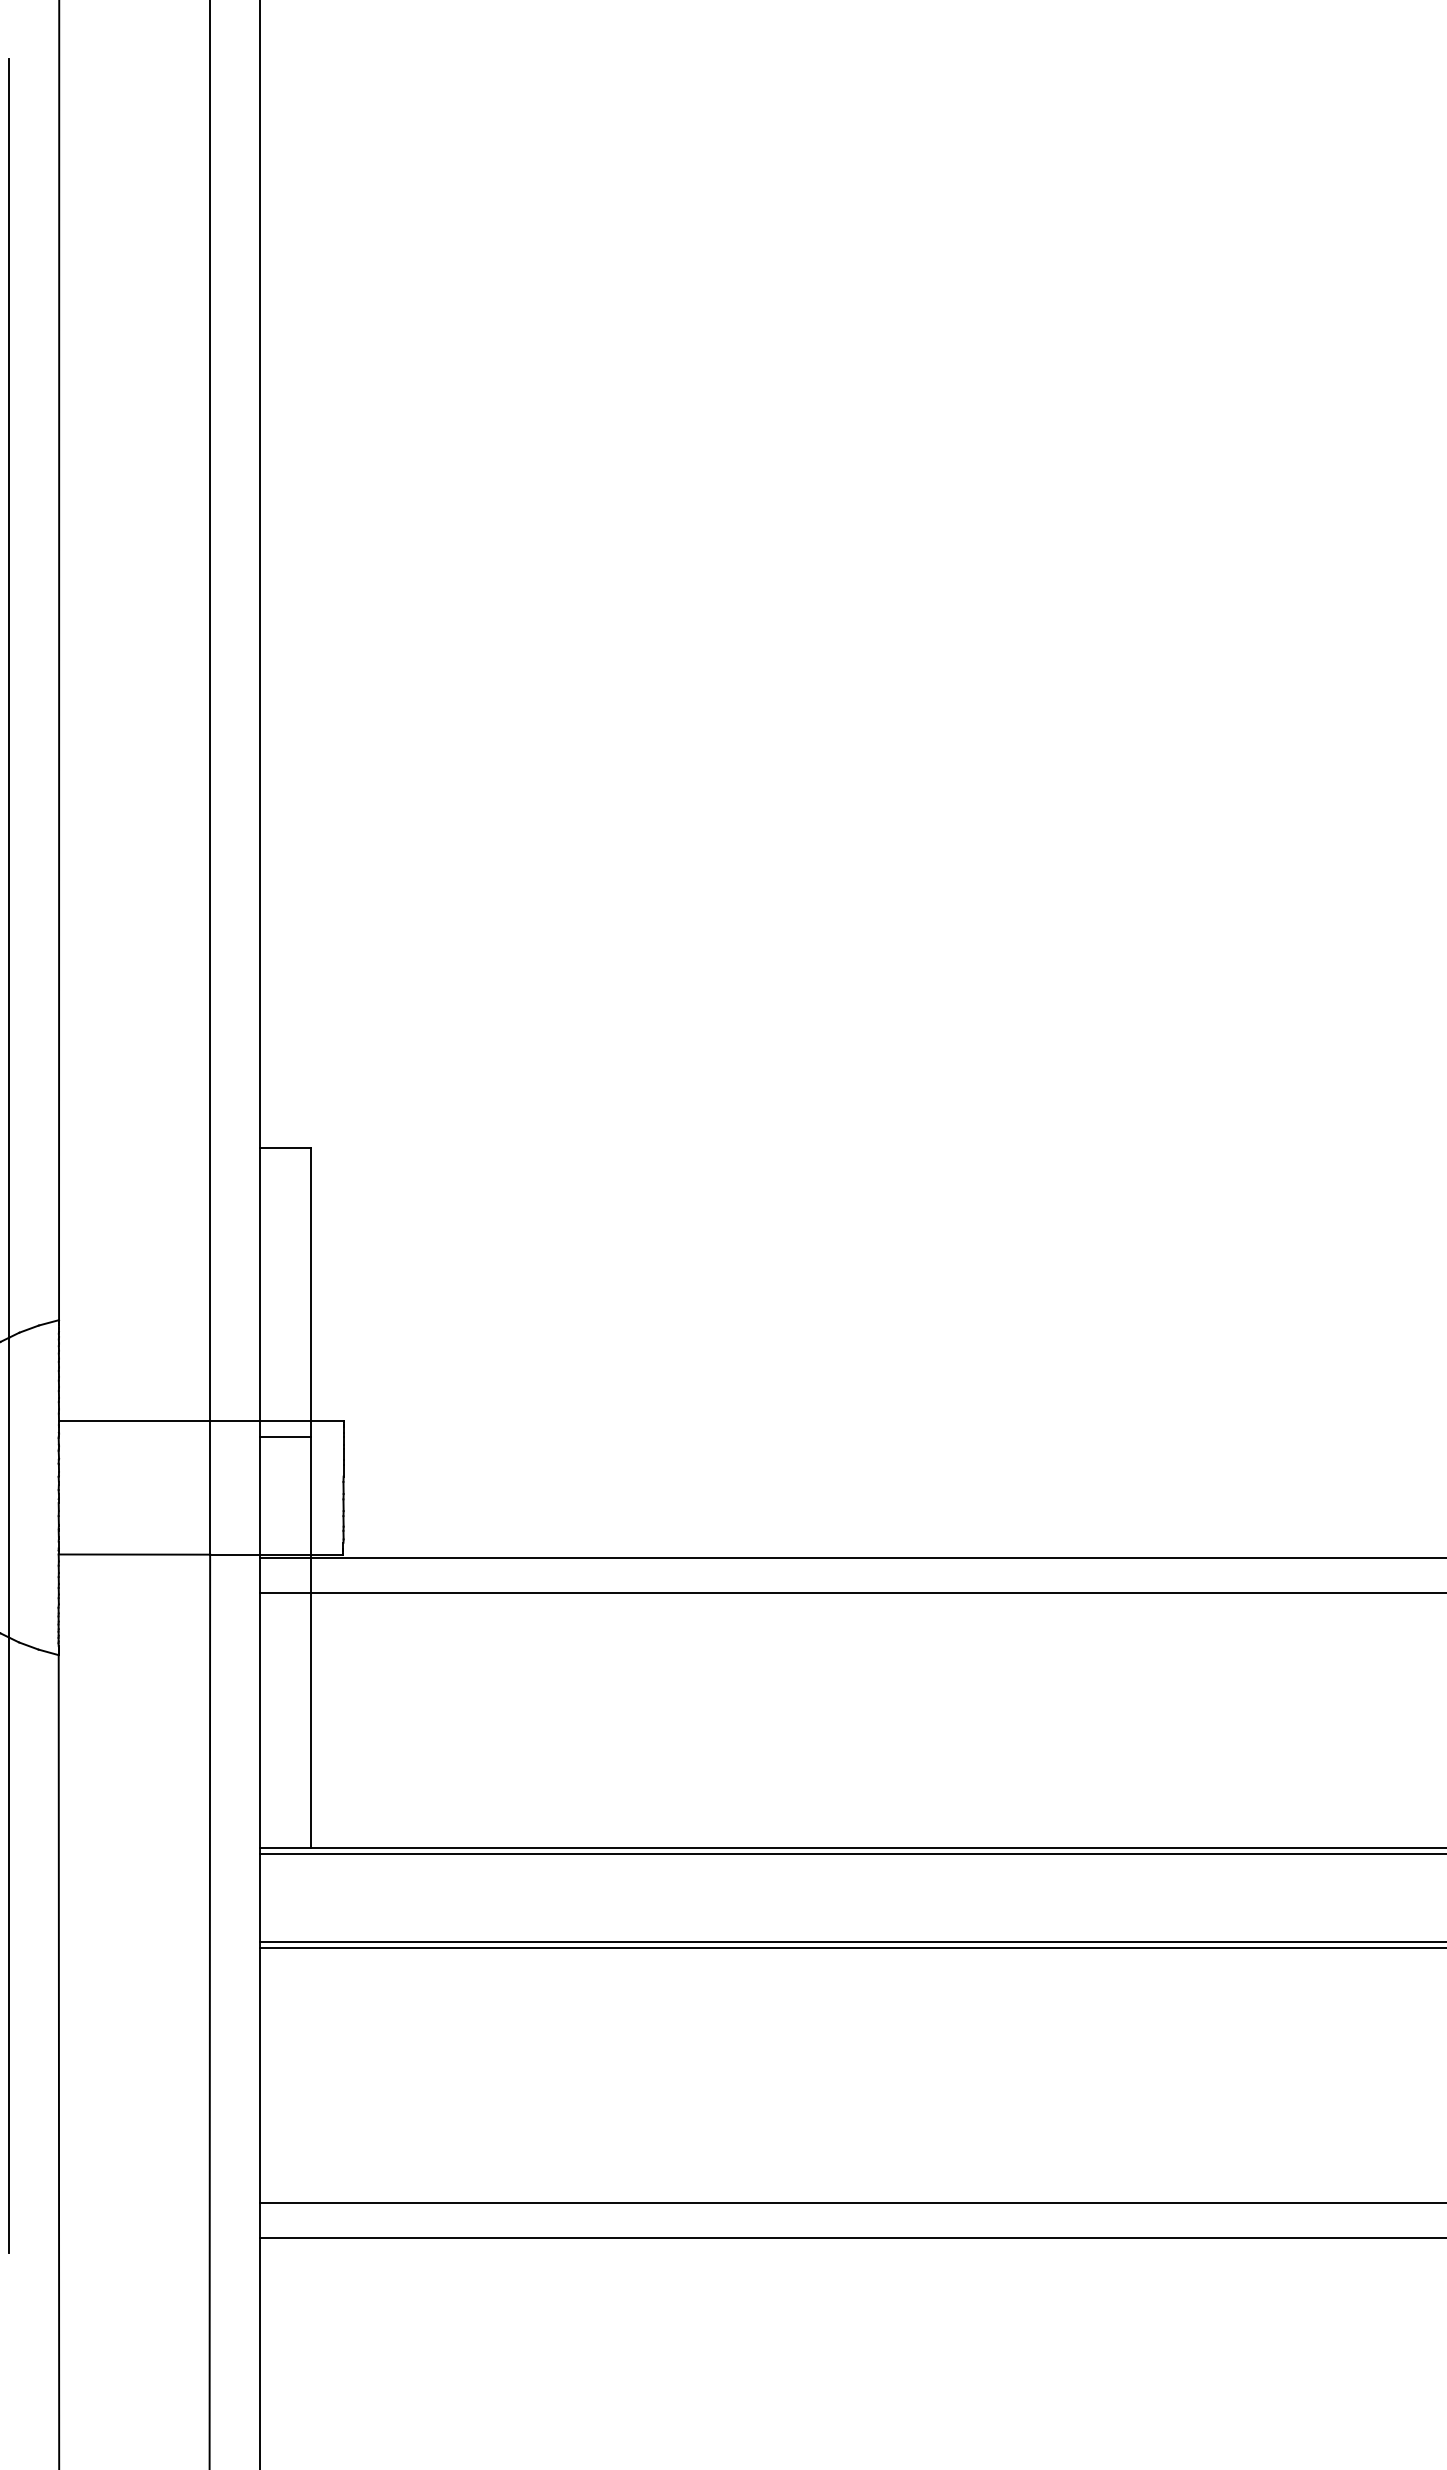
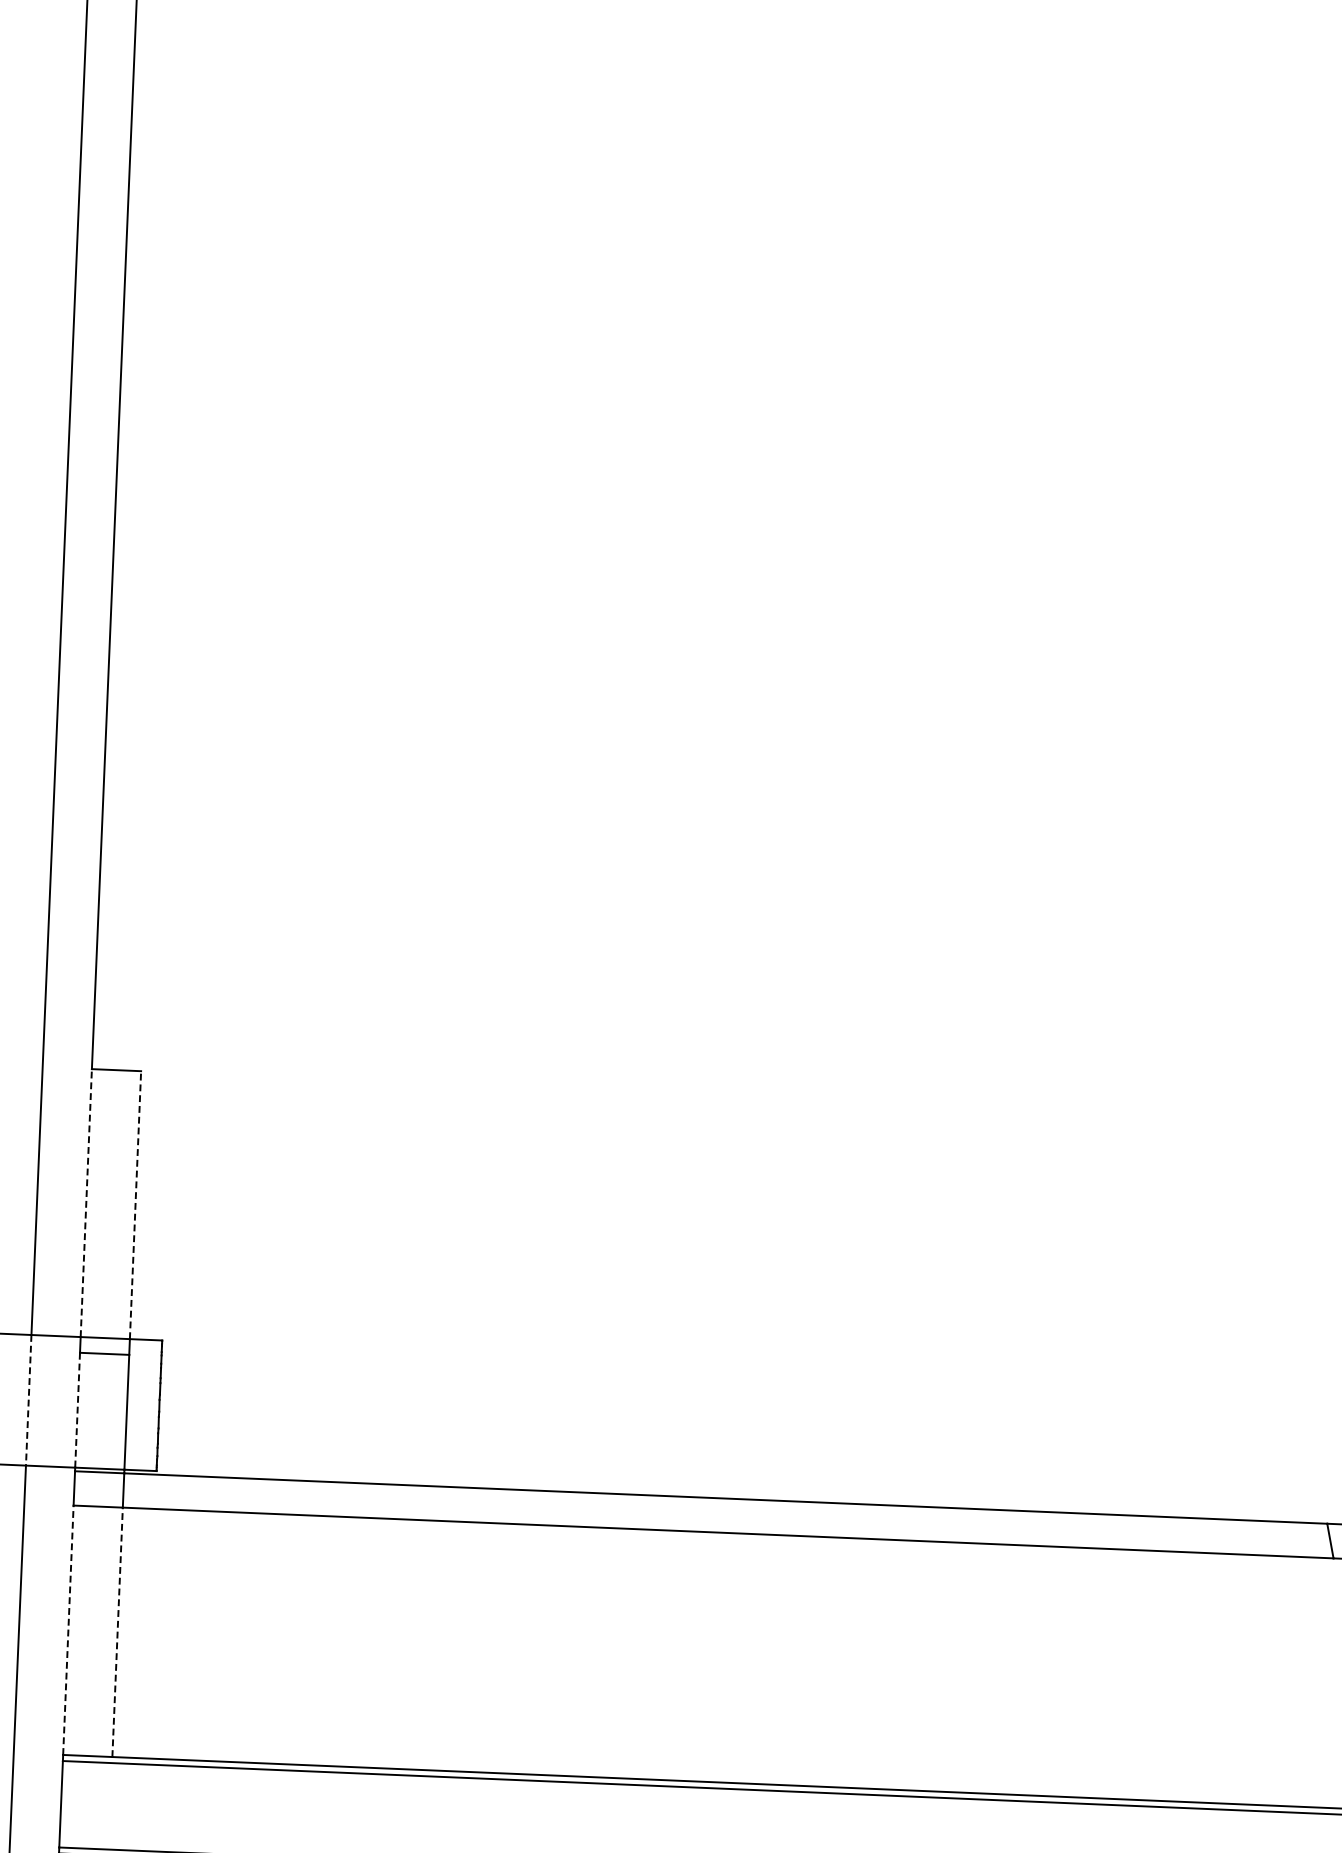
line: (260, 1284) -> (86, 1203), solid -> dashed
line: (310, 1284) -> (135, 1205), solid -> dashed
line: (210, 1487) -> (29, 1399), solid -> dashed
line: (260, 1496) -> (77, 1410), solid -> dashed
line: (260, 1720) -> (68, 1630), solid -> dashed
line: (310, 1720) -> (117, 1632), solid -> dashed

